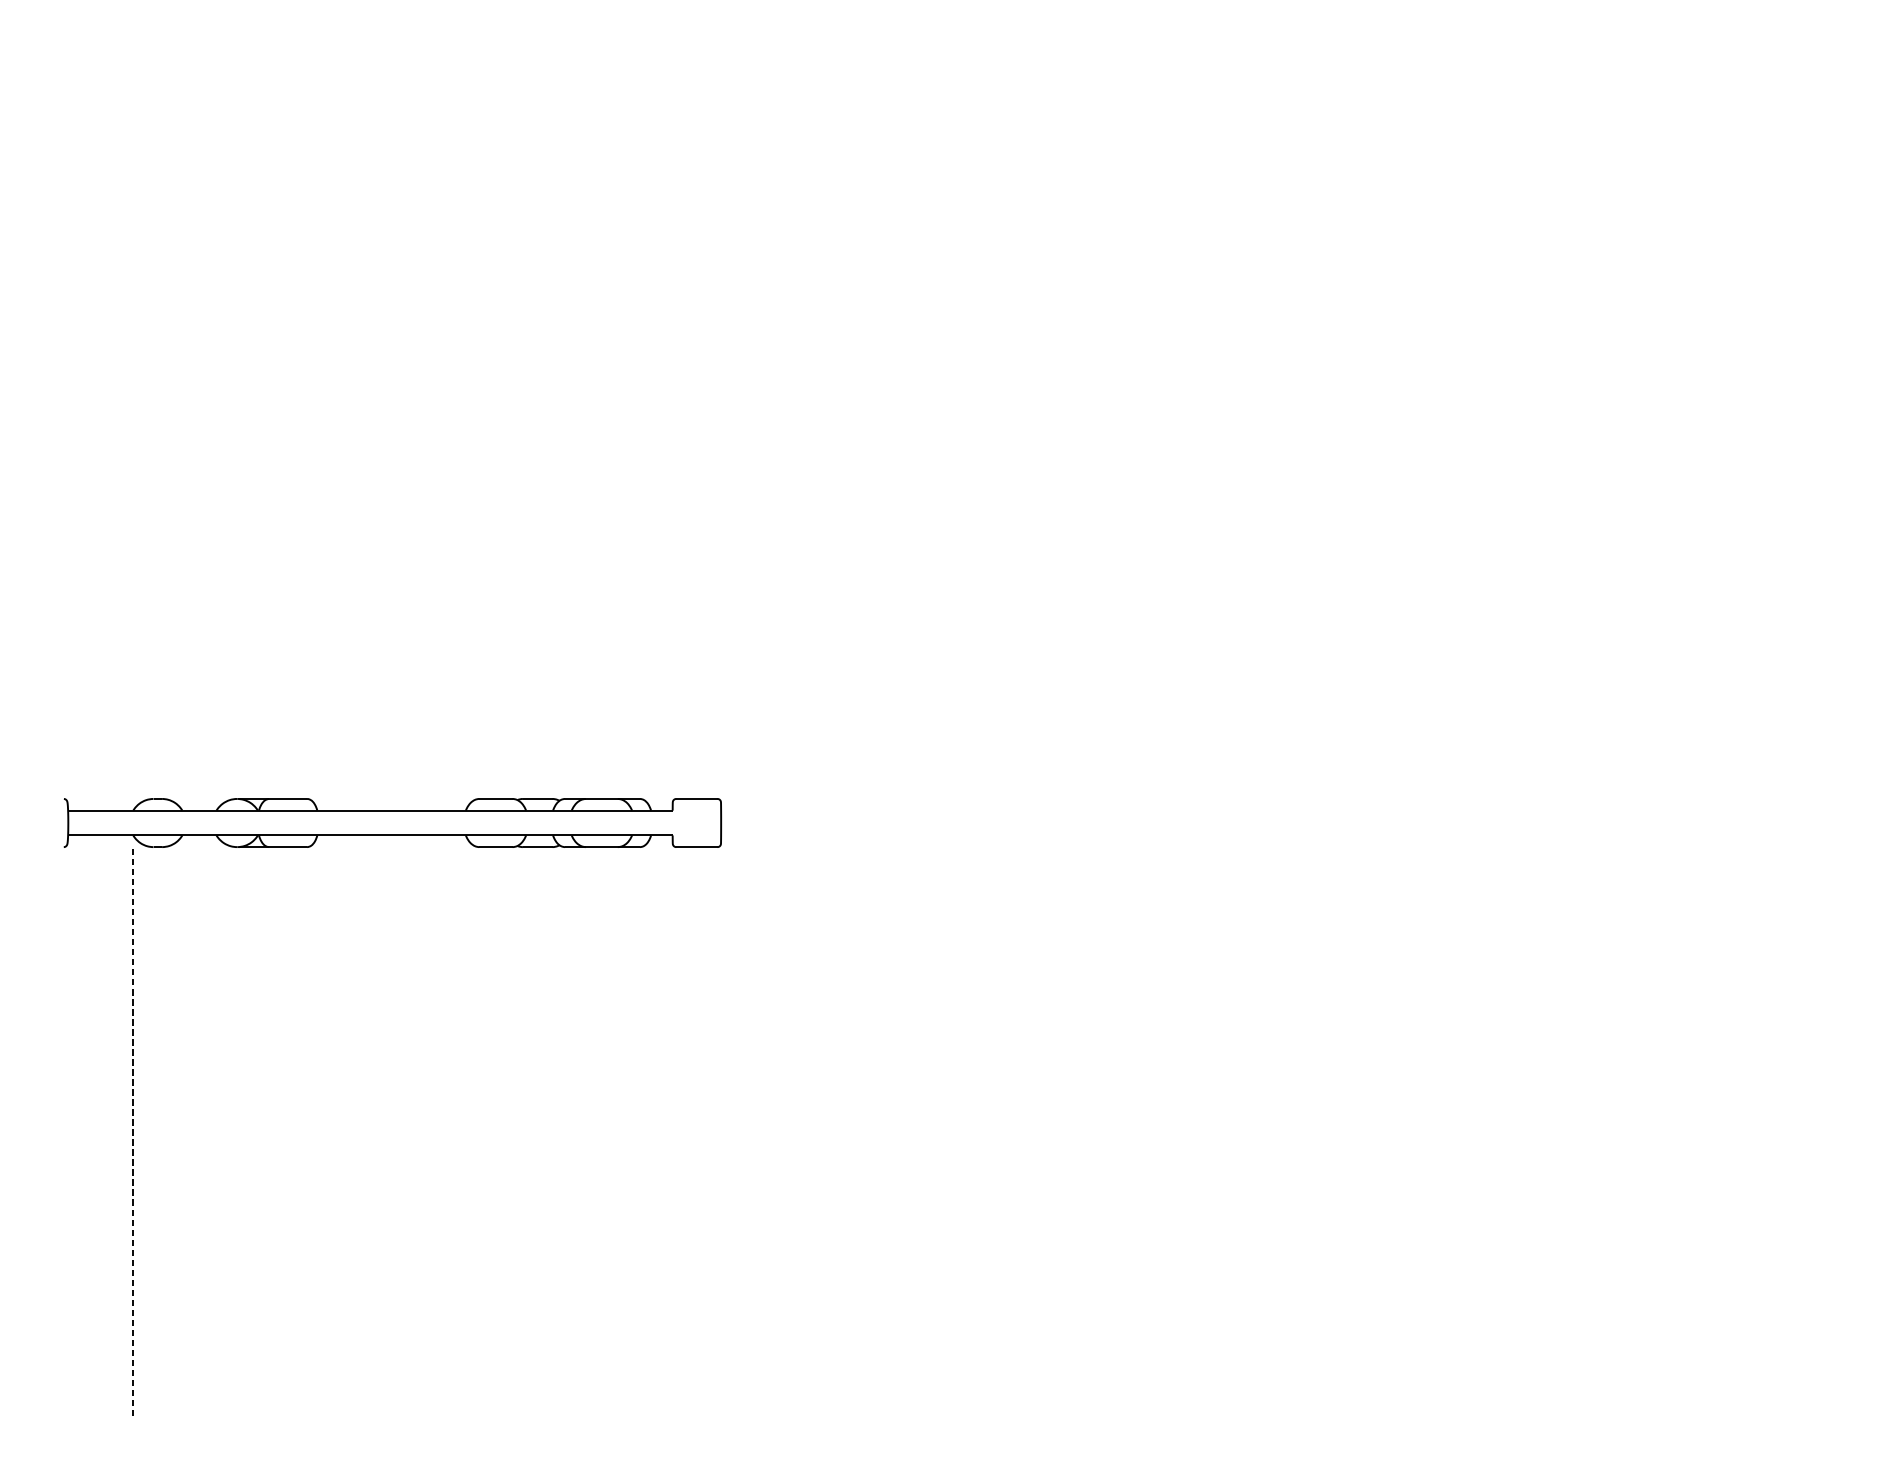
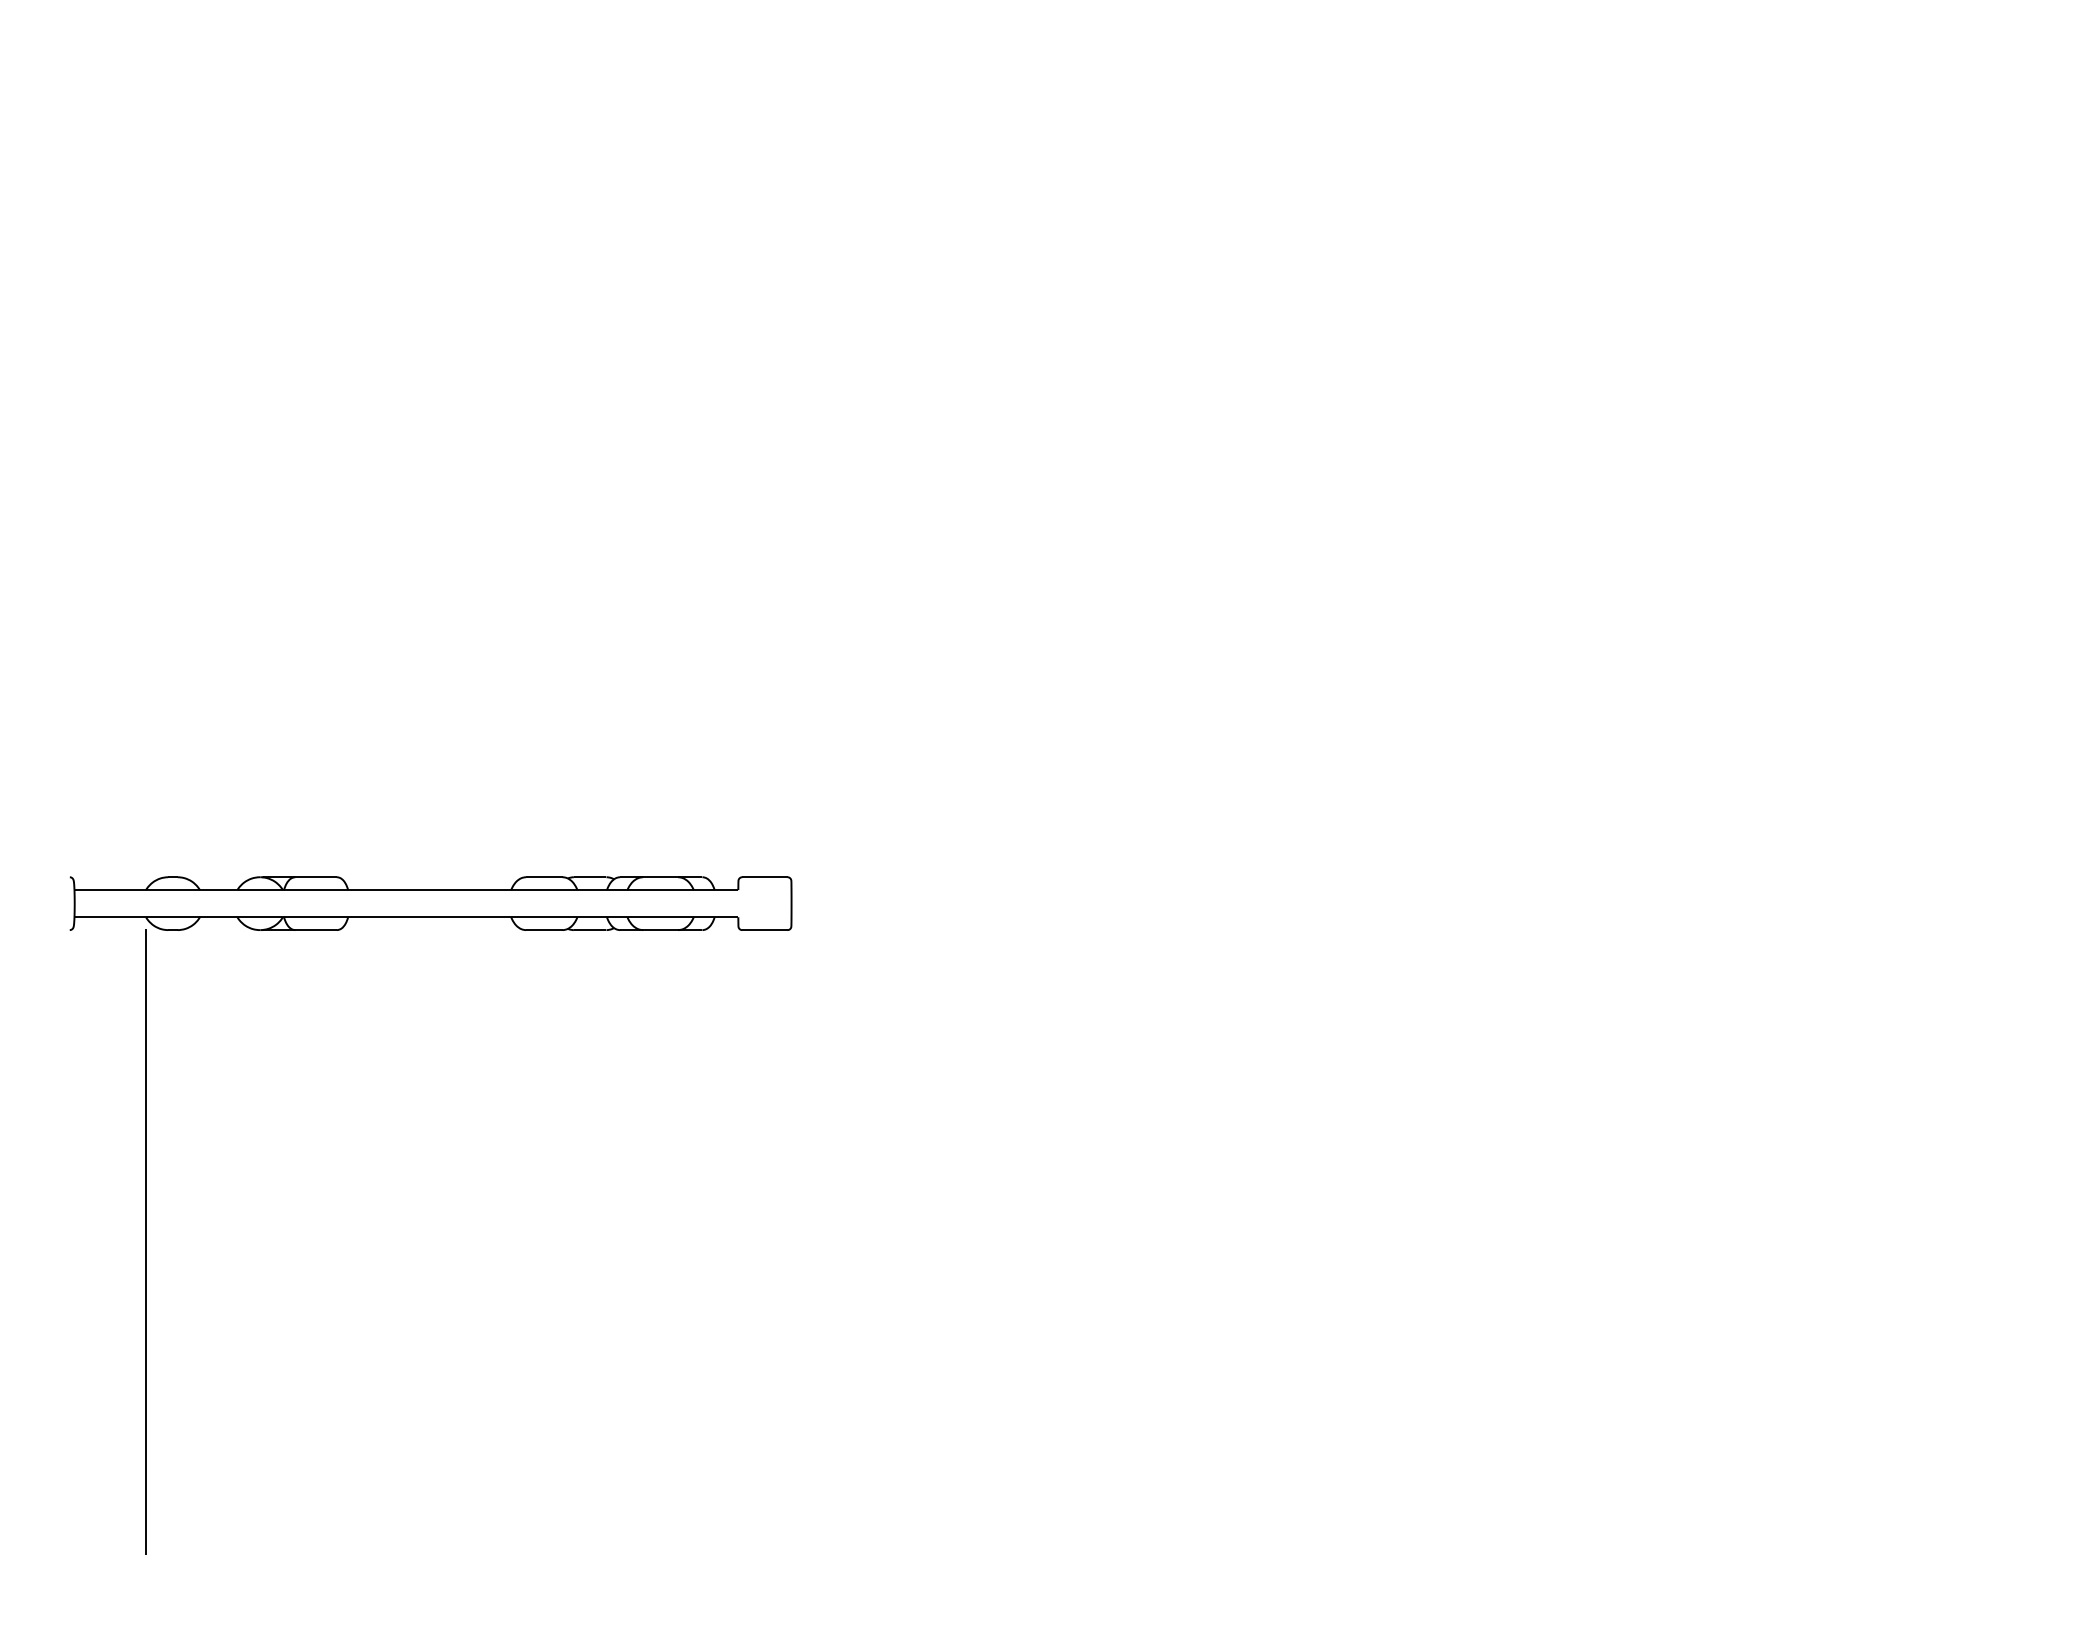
line: (132, 1130) -> (145, 1241), dashed -> solid

